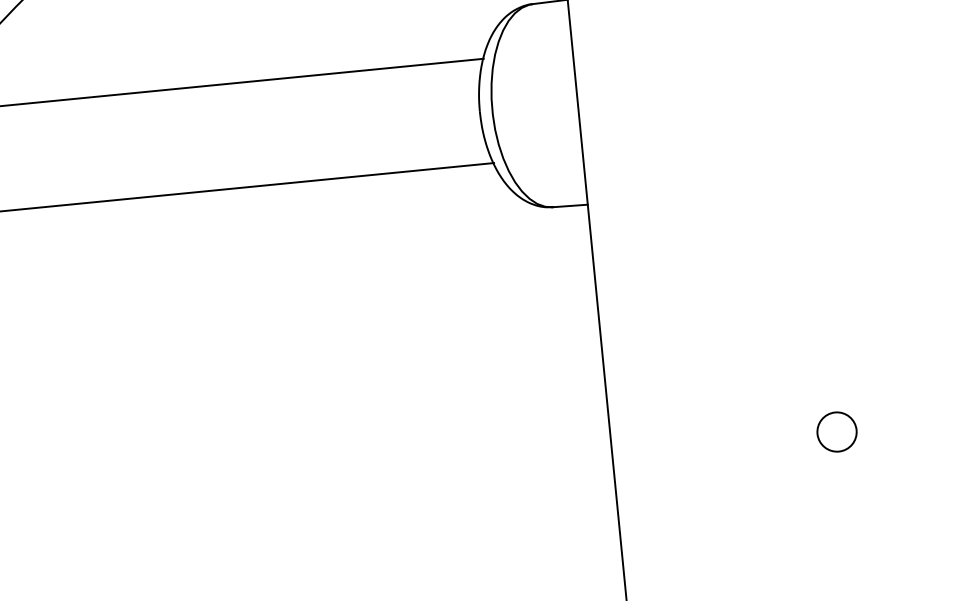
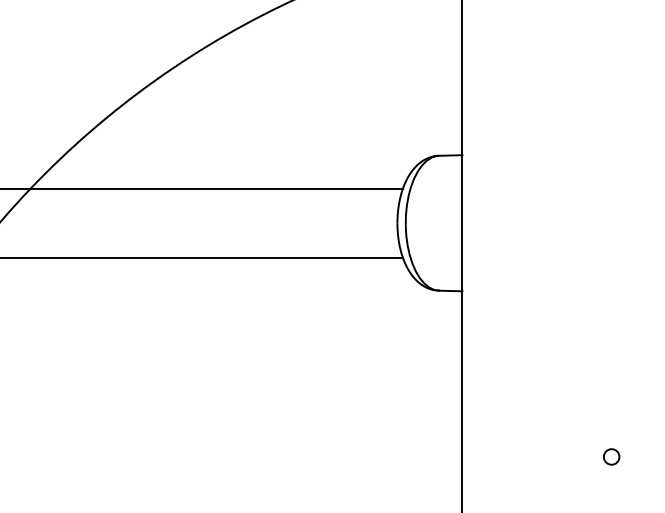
circle: (836, 431) -> (611, 456), size x0.6

